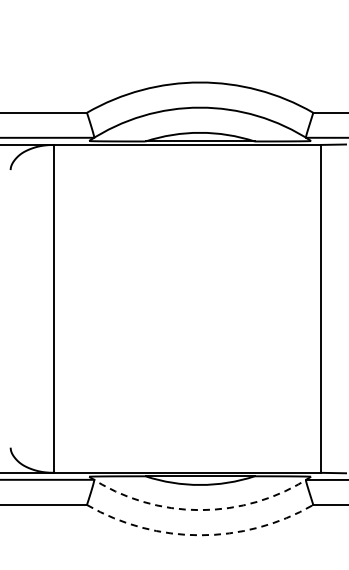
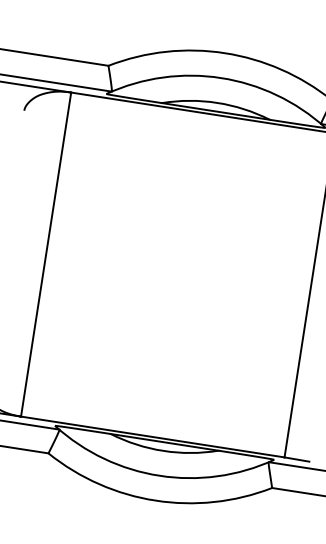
arc: (200, 510) -> (159, 476), dashed -> solid
arc: (200, 535) -> (155, 500), dashed -> solid

